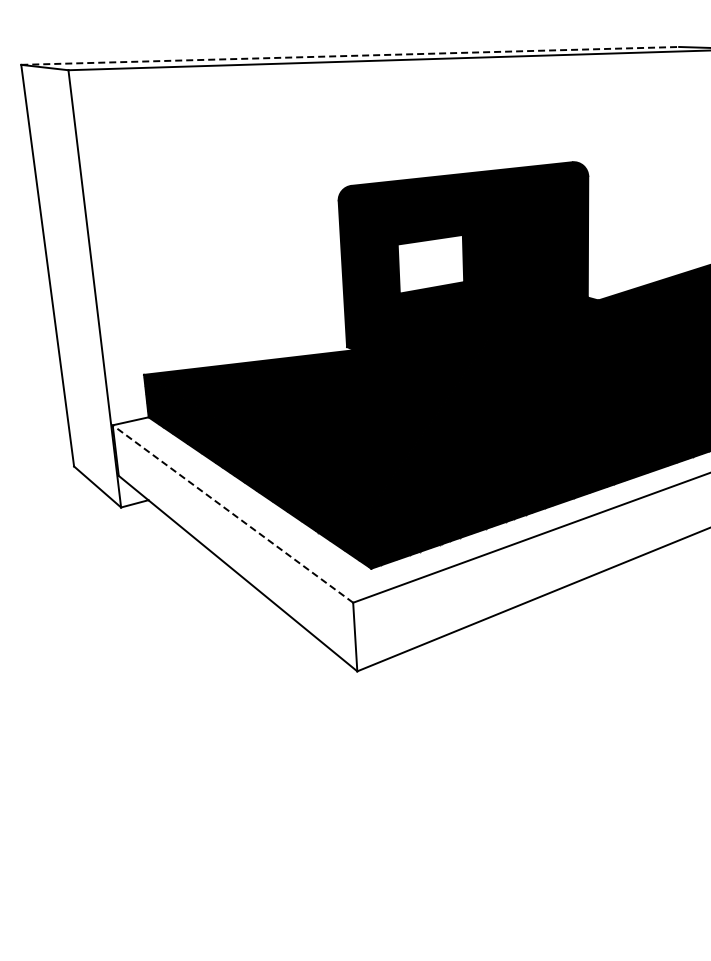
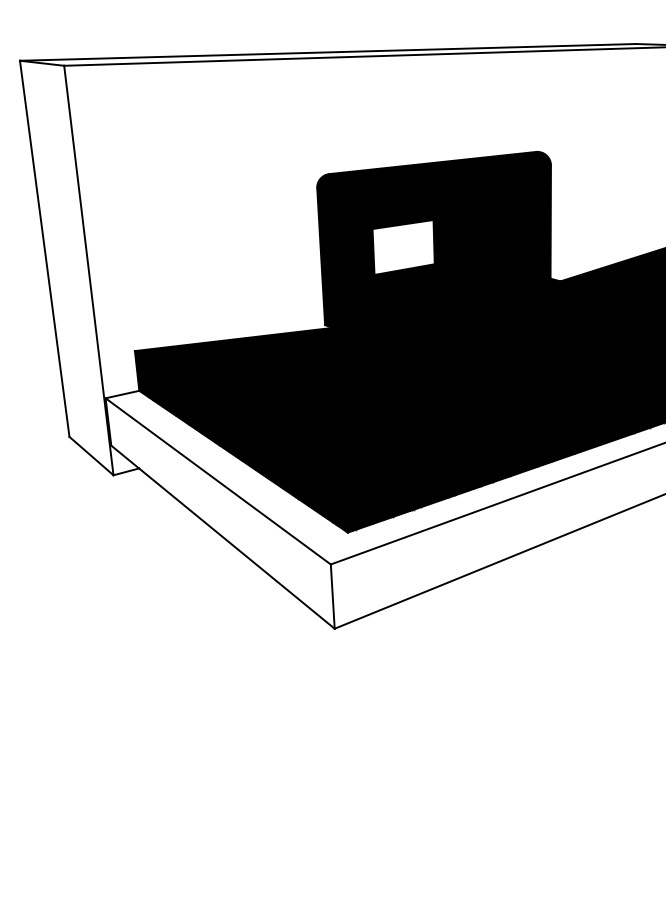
line: (350, 55) -> (328, 51), dashed -> solid
line: (232, 513) -> (217, 480), dashed -> solid

